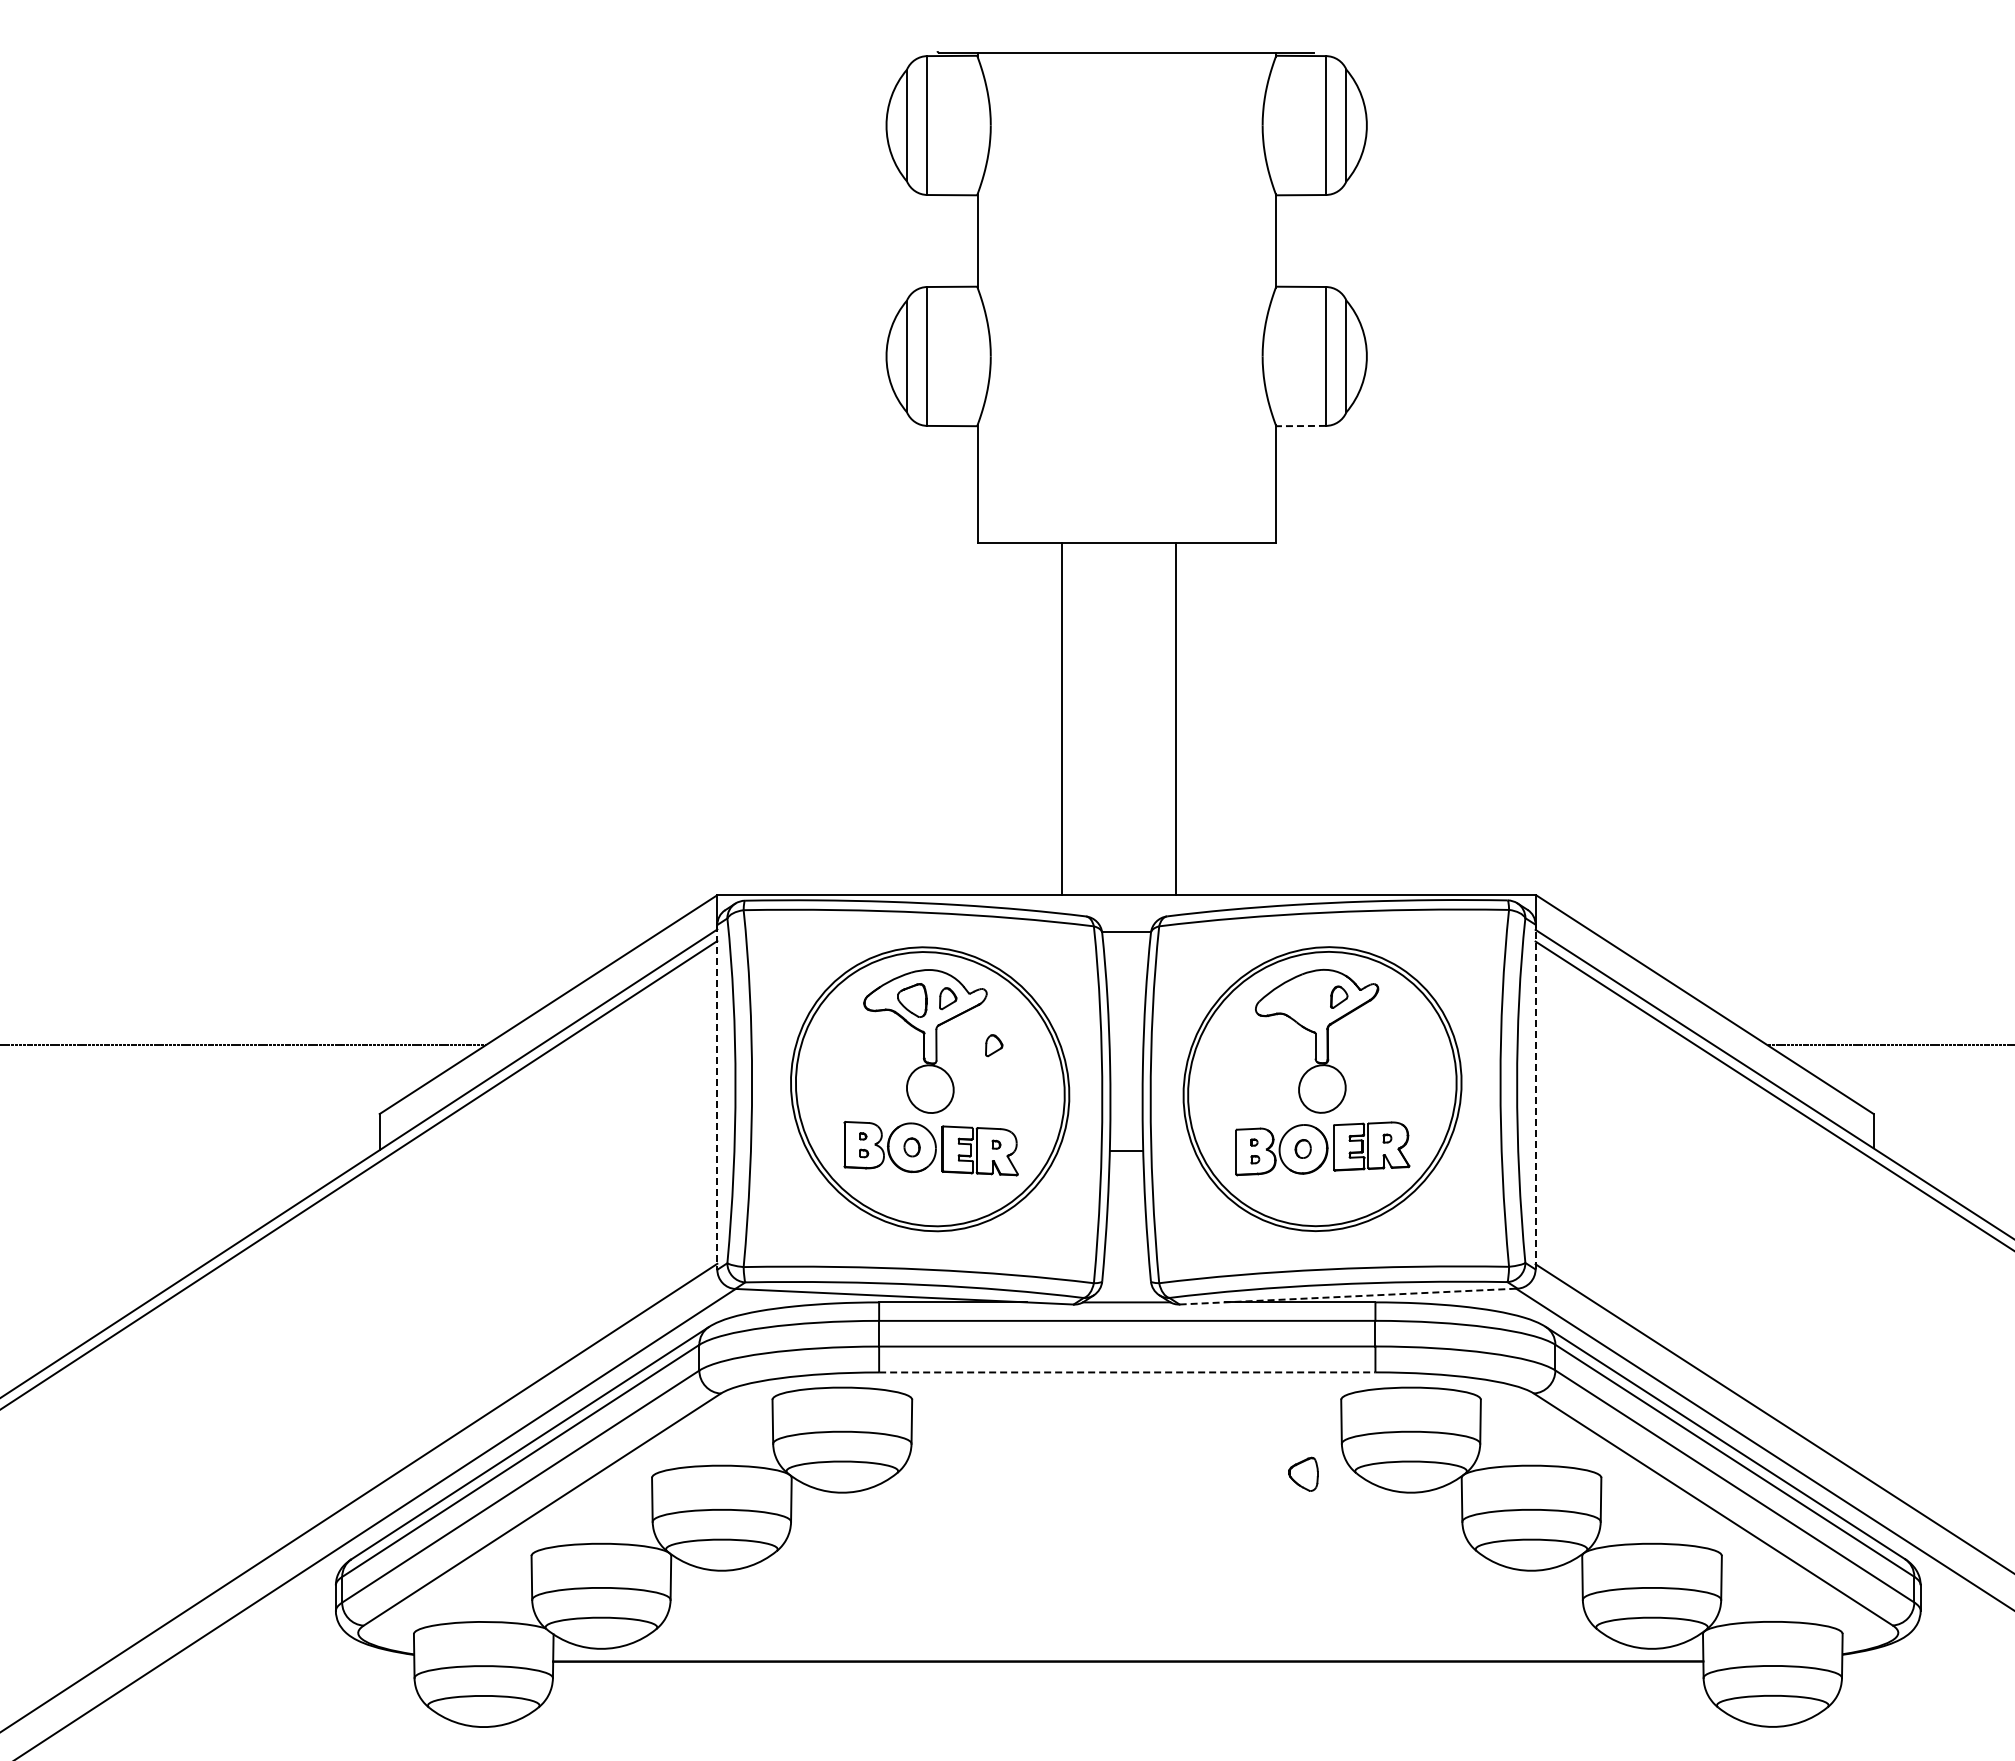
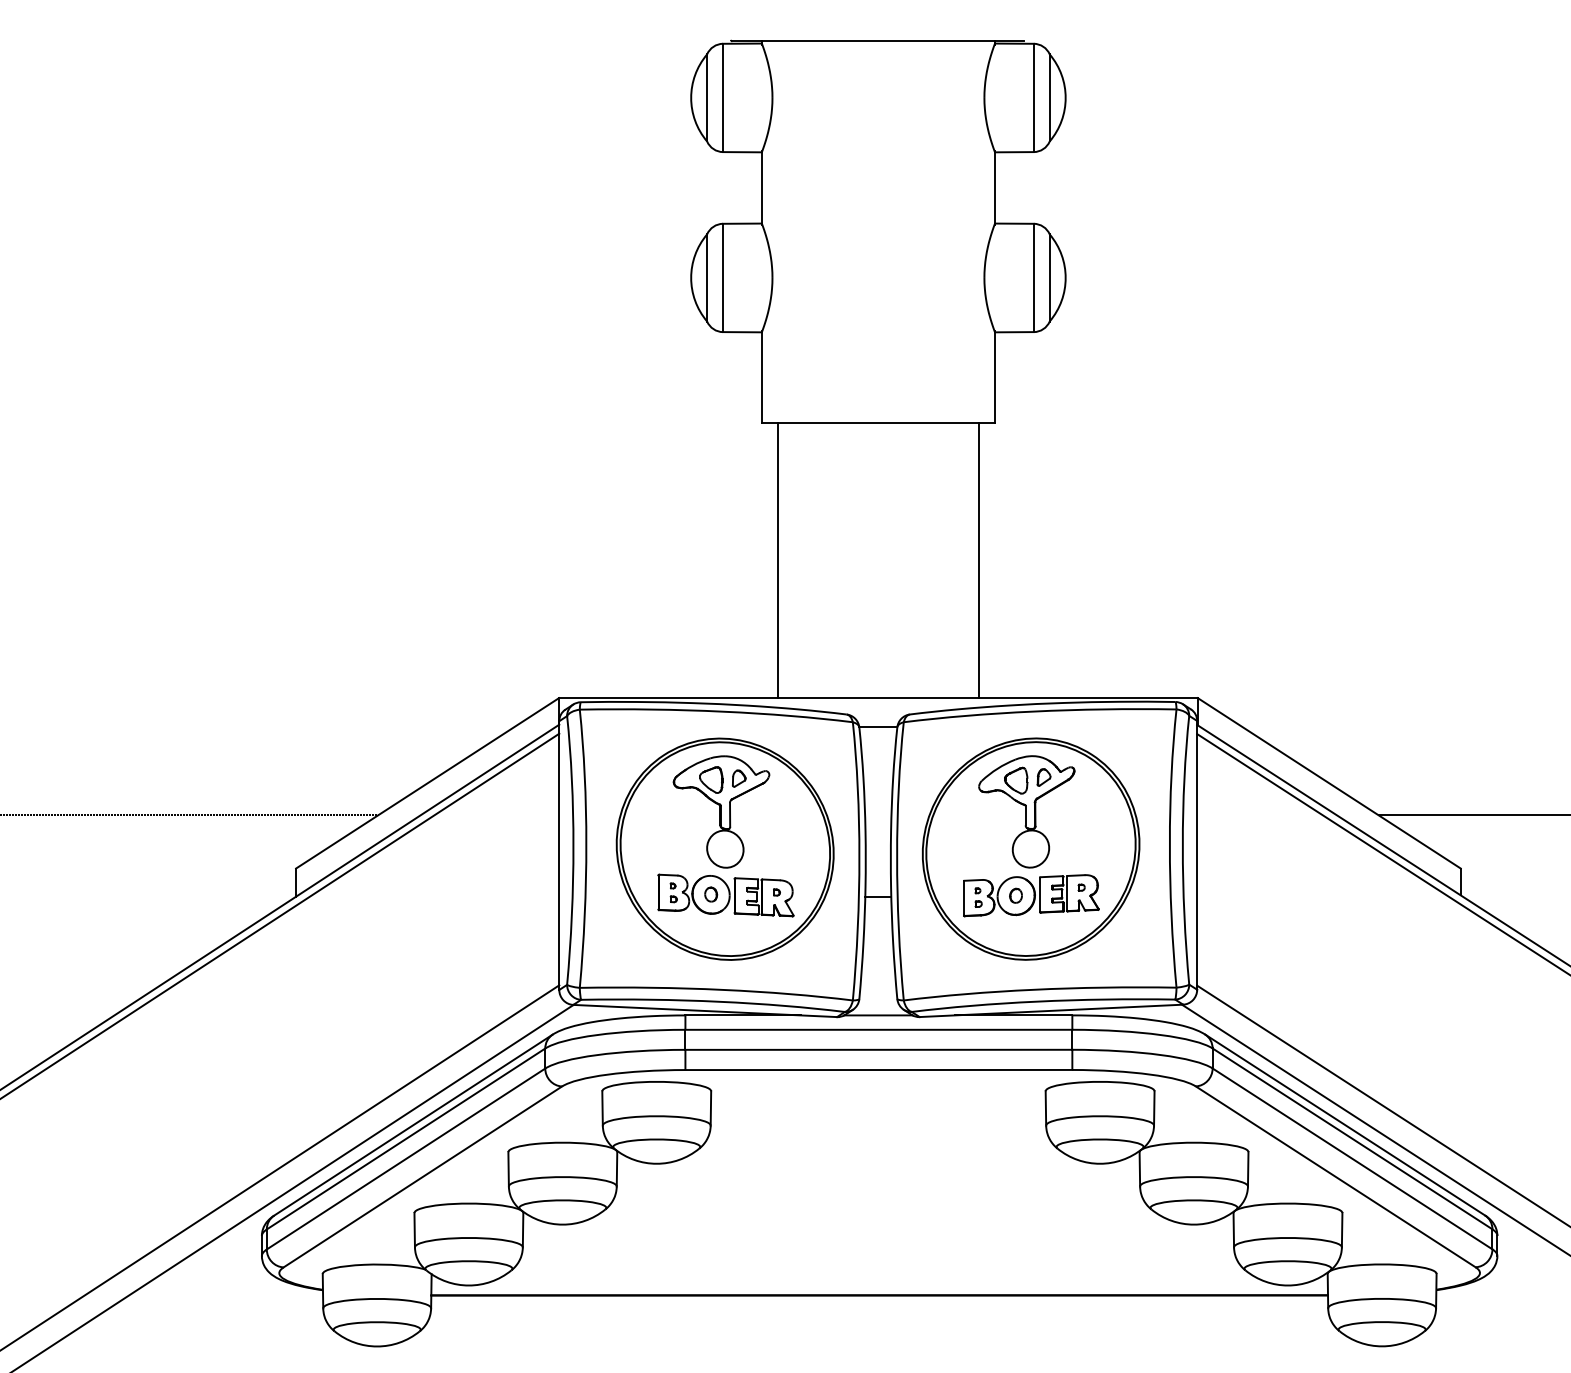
line: (1301, 426) -> (1014, 332), dashed -> solid
line: (1062, 718) -> (778, 560), moved
line: (1176, 718) -> (978, 560), moved
part: (994, 1045) -> (775, 815), removed
line: (1535, 1096) -> (1197, 854), dashed -> solid
line: (717, 1097) -> (559, 855), dashed -> solid
line: (1349, 1296) -> (1052, 1010), dashed -> solid
line: (1127, 1372) -> (879, 1070), dashed -> solid
part: (1303, 1473) -> (1016, 780), moved

